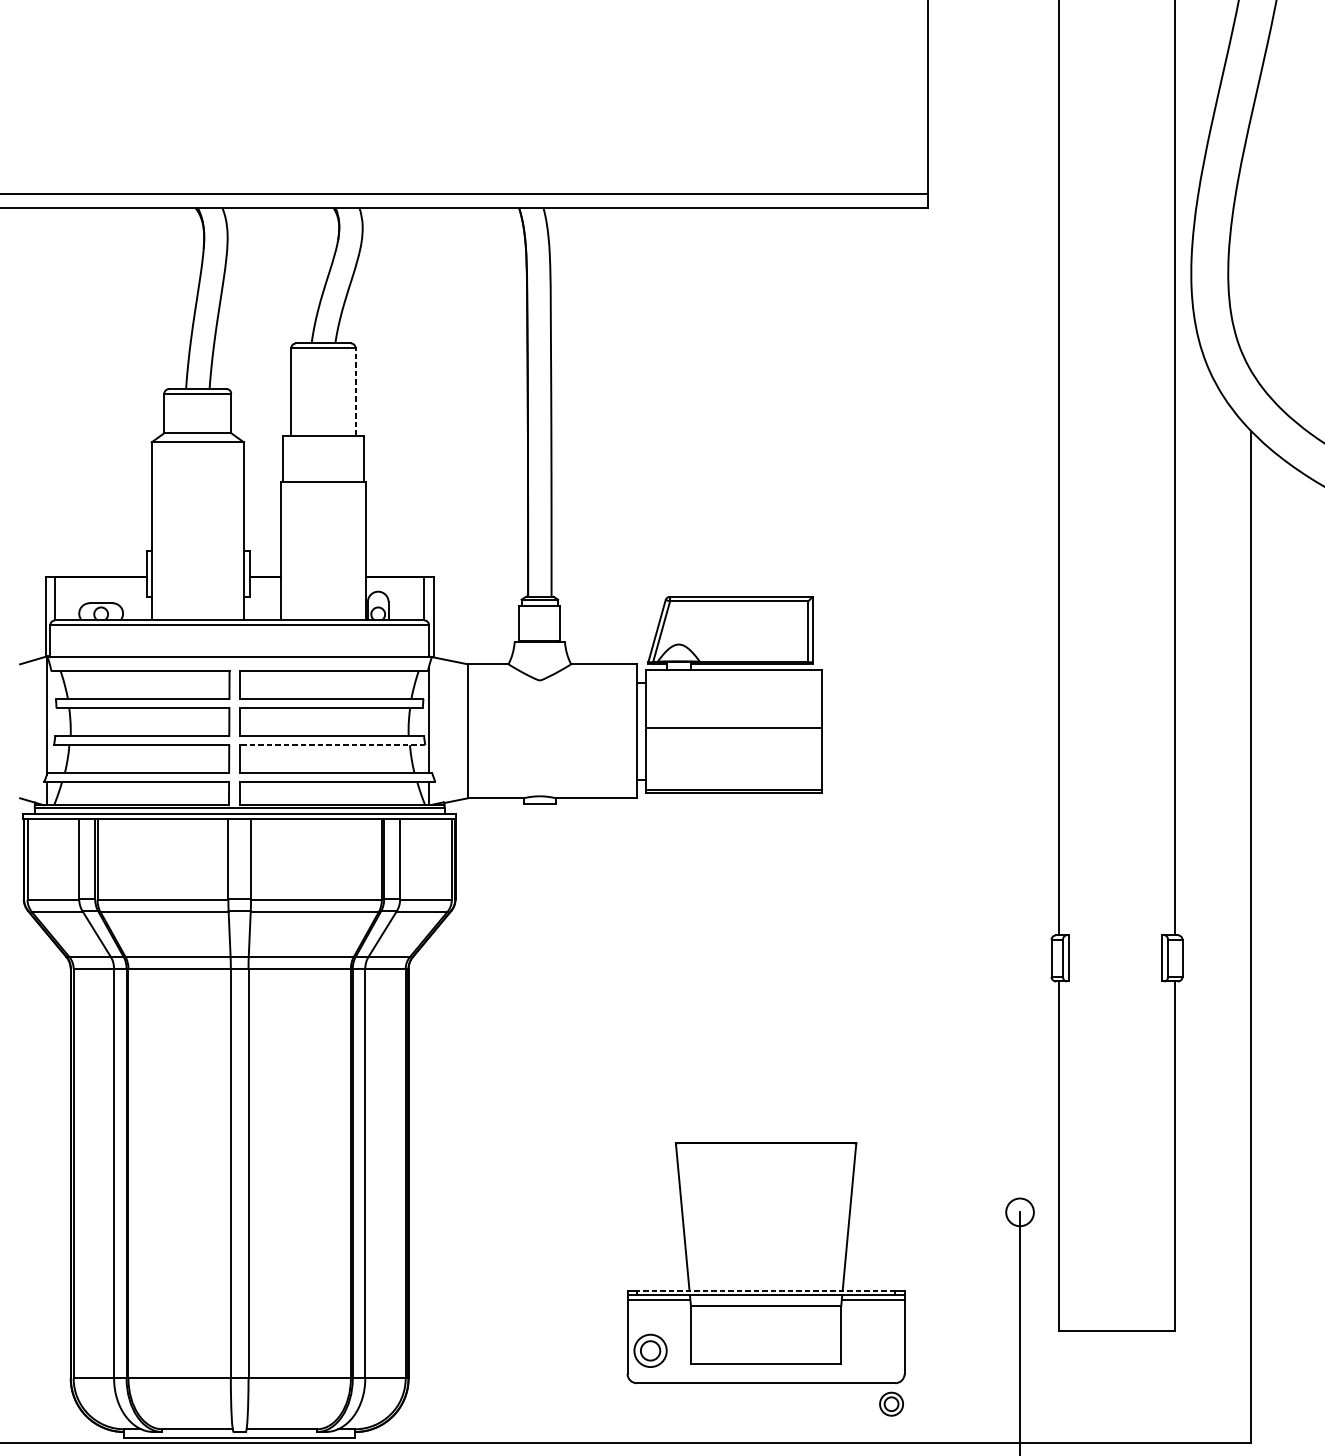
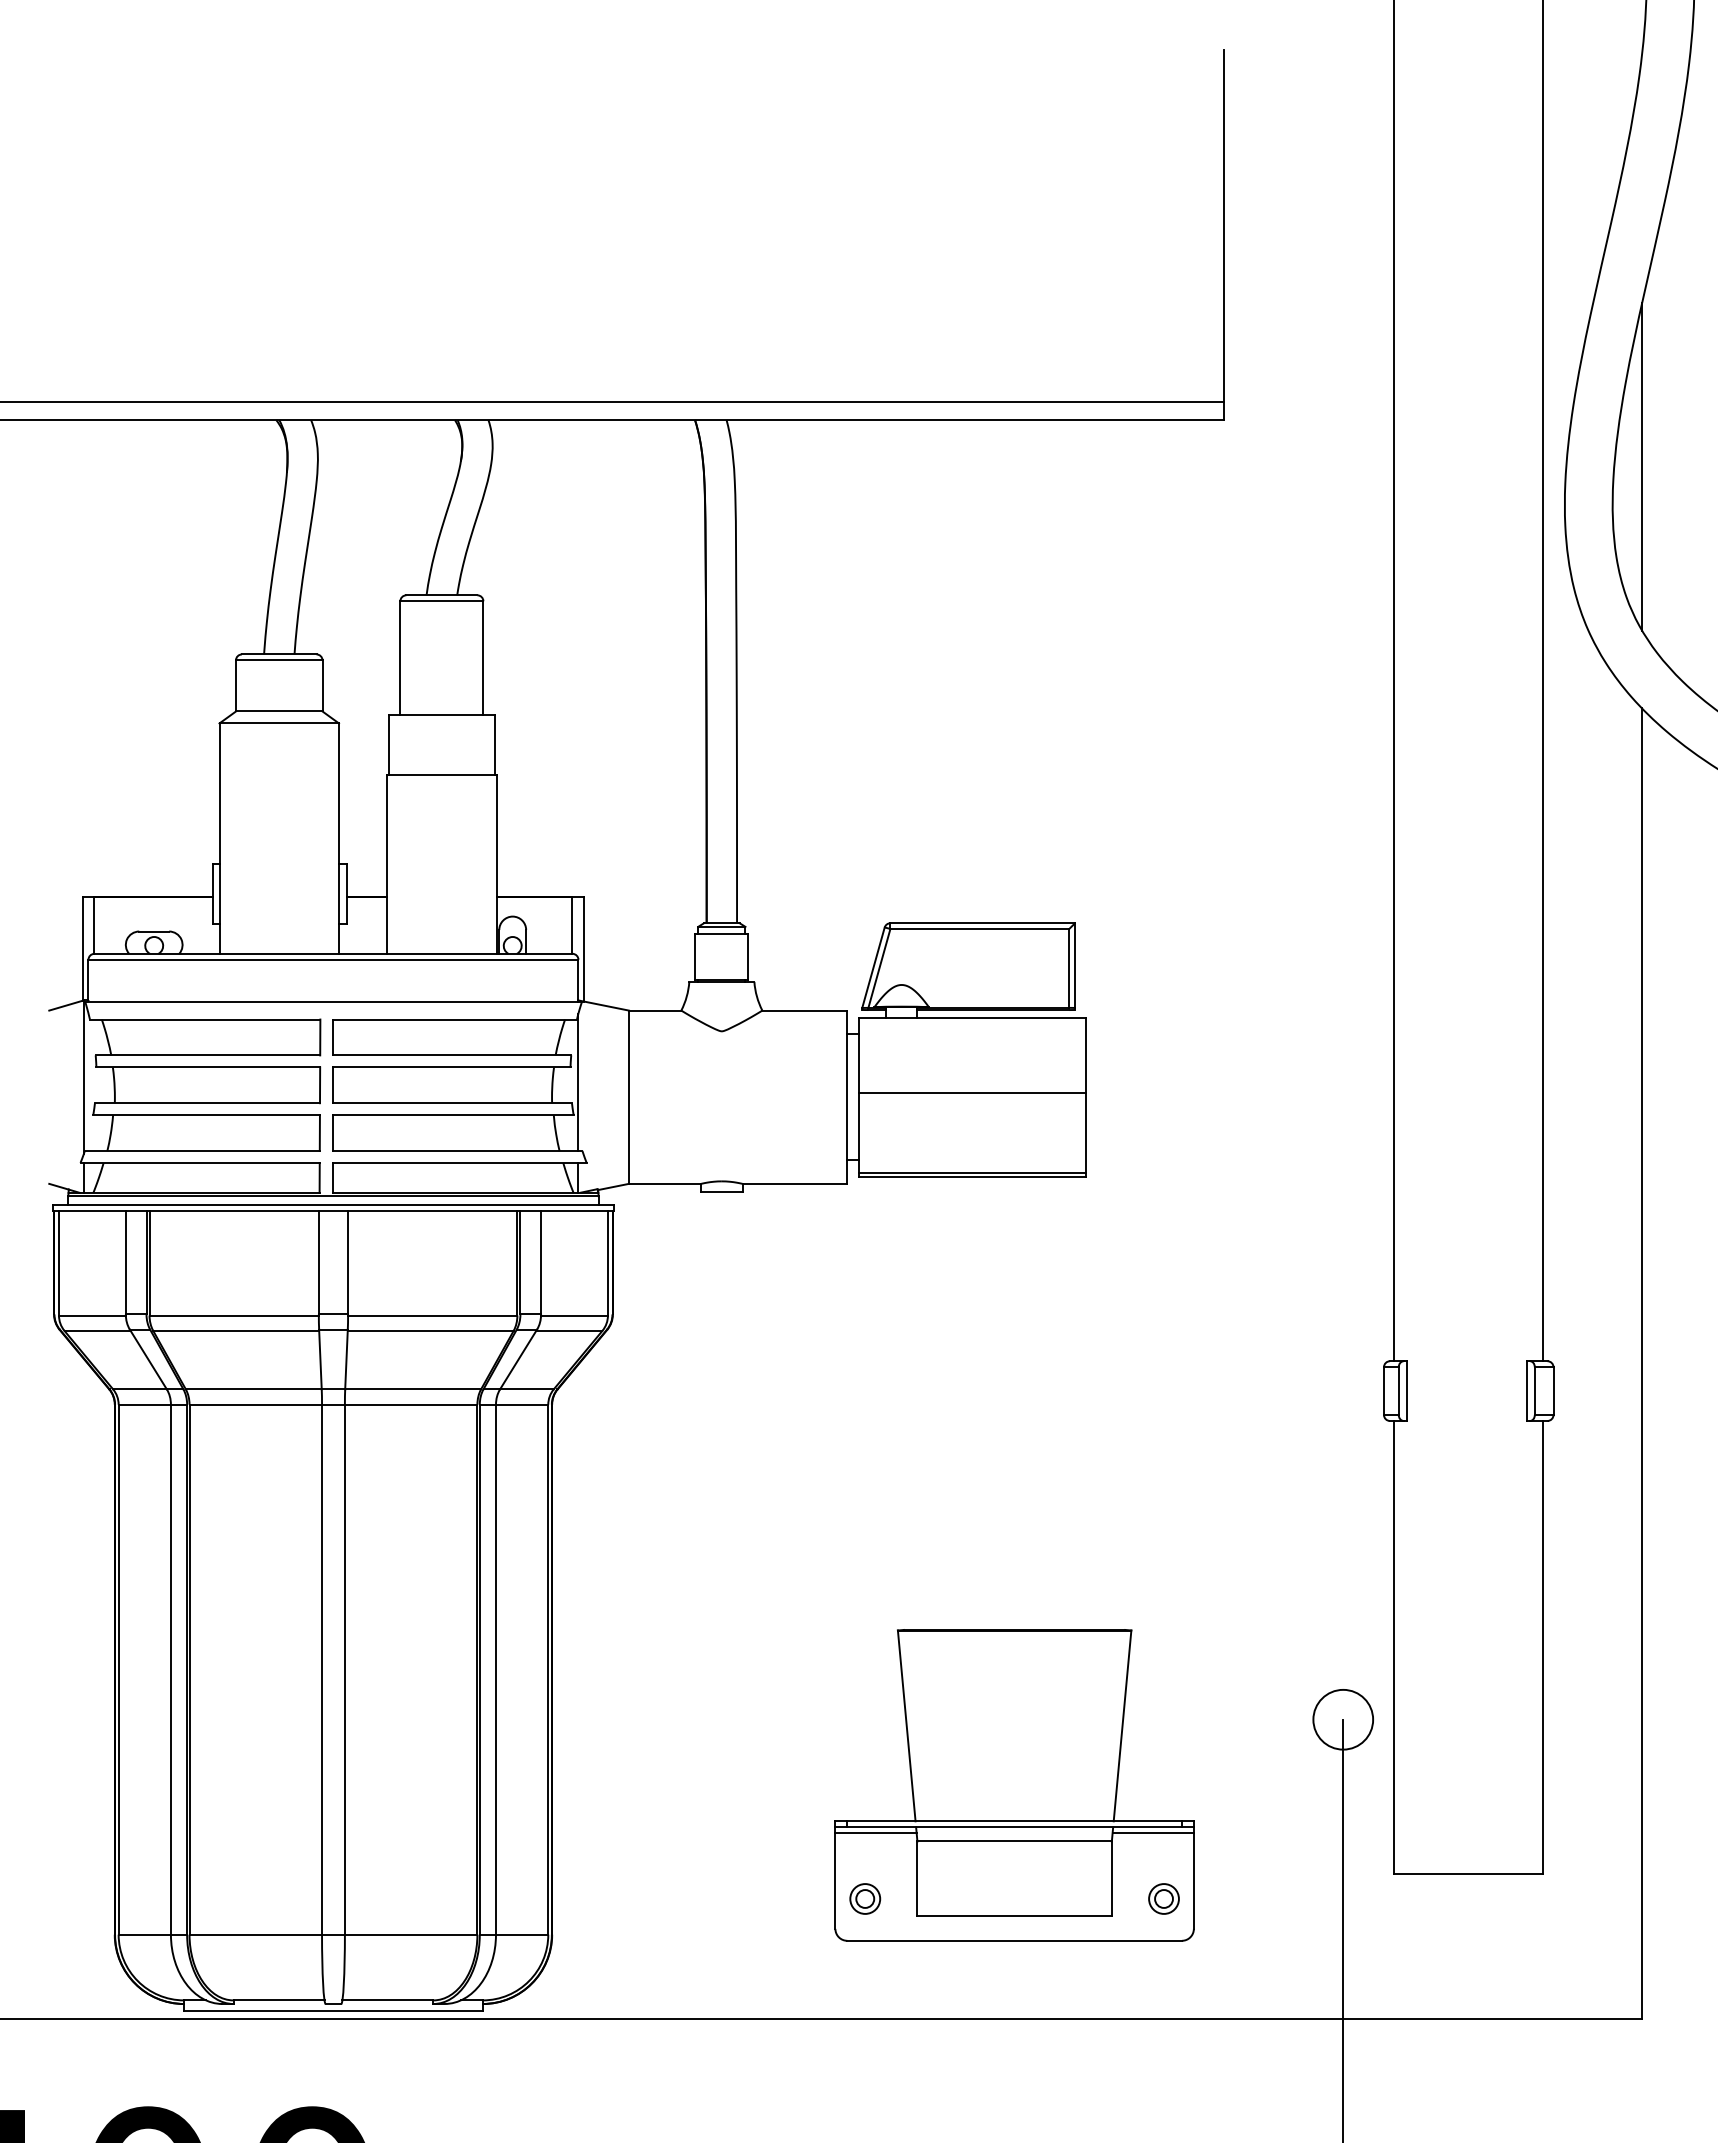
line: (1251, 243) -> (1642, 466), added
line: (355, 392) -> (483, 658), dashed -> solid
line: (332, 745) -> (453, 1115), dashed -> solid
circle: (1020, 1212) -> (1343, 1719), size x1.67
line: (765, 1291) -> (1014, 1821), dashed -> solid
part: (650, 1350) -> (865, 1898), size x0.71
part: (891, 1403) -> (1163, 1898), moved

